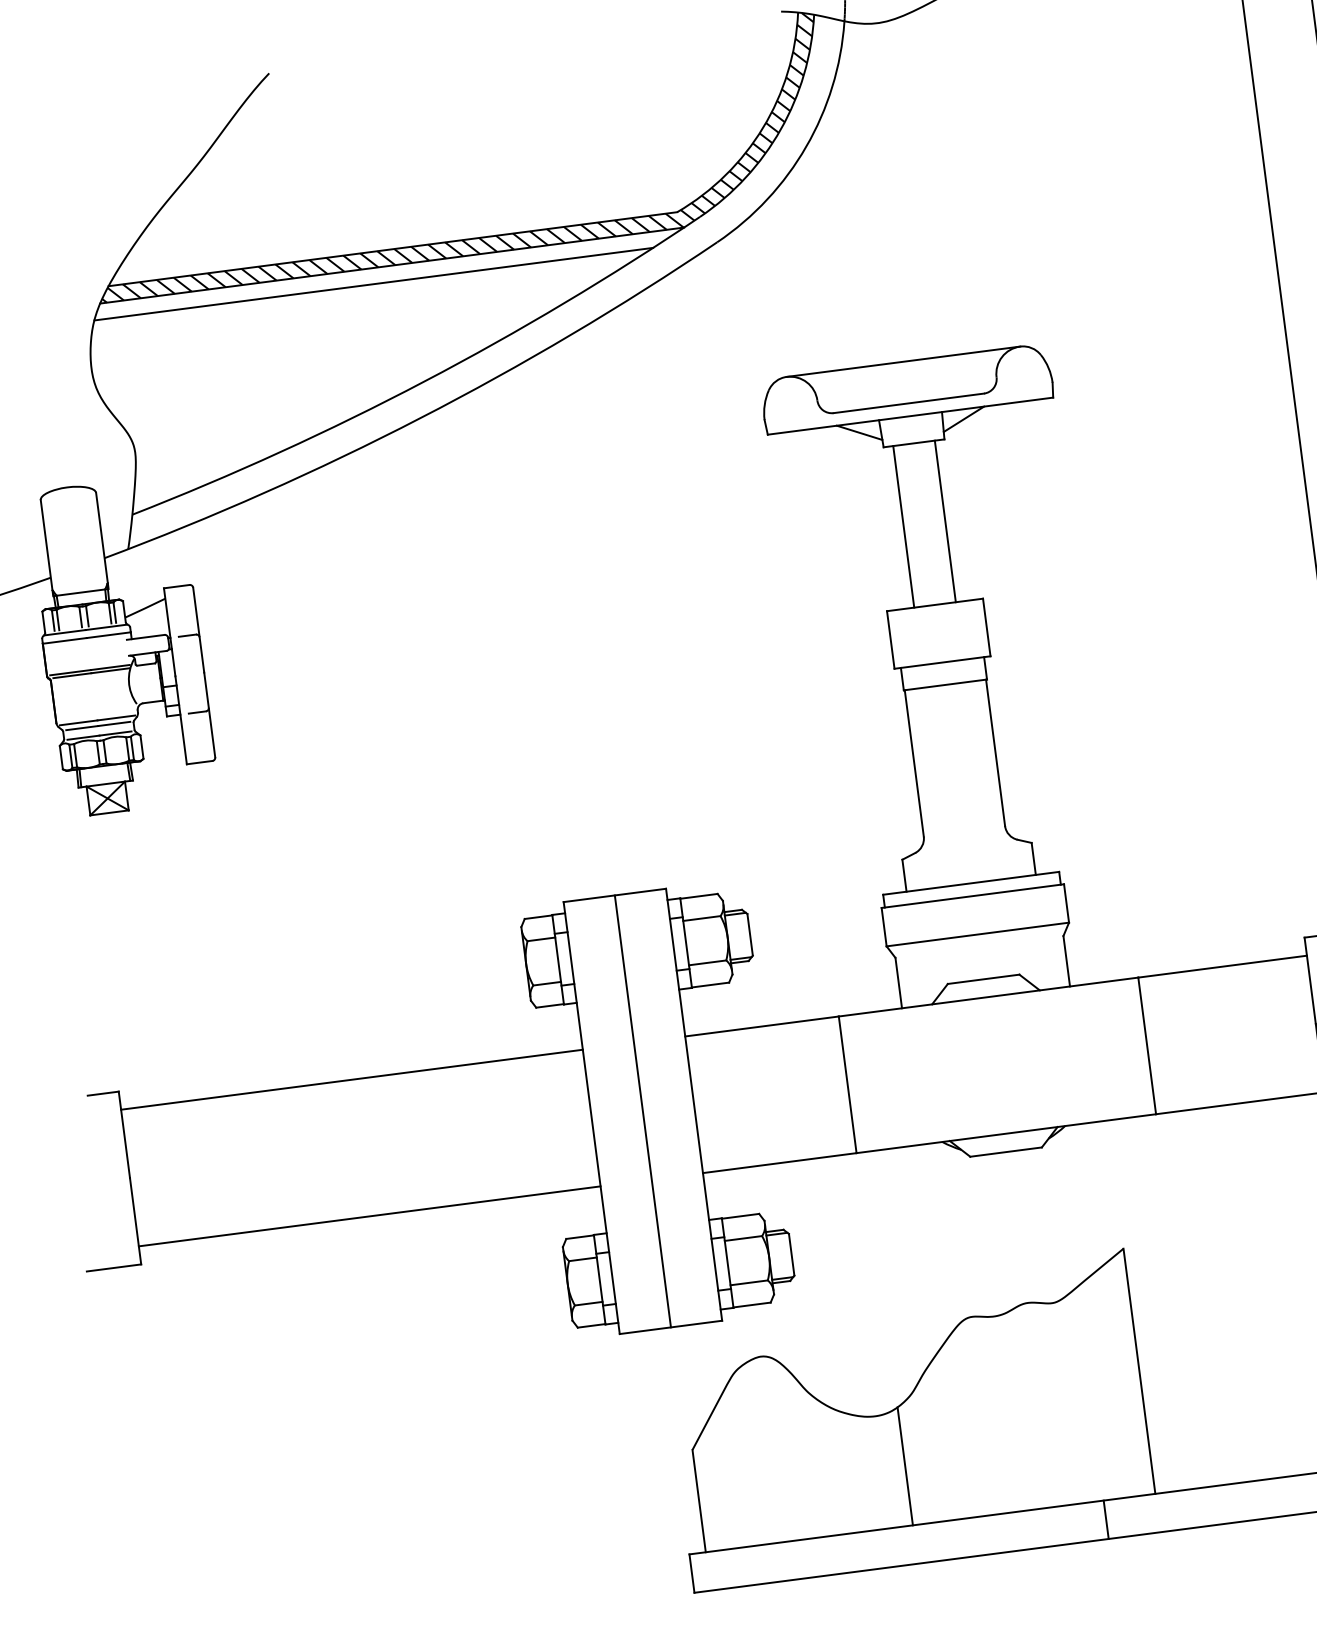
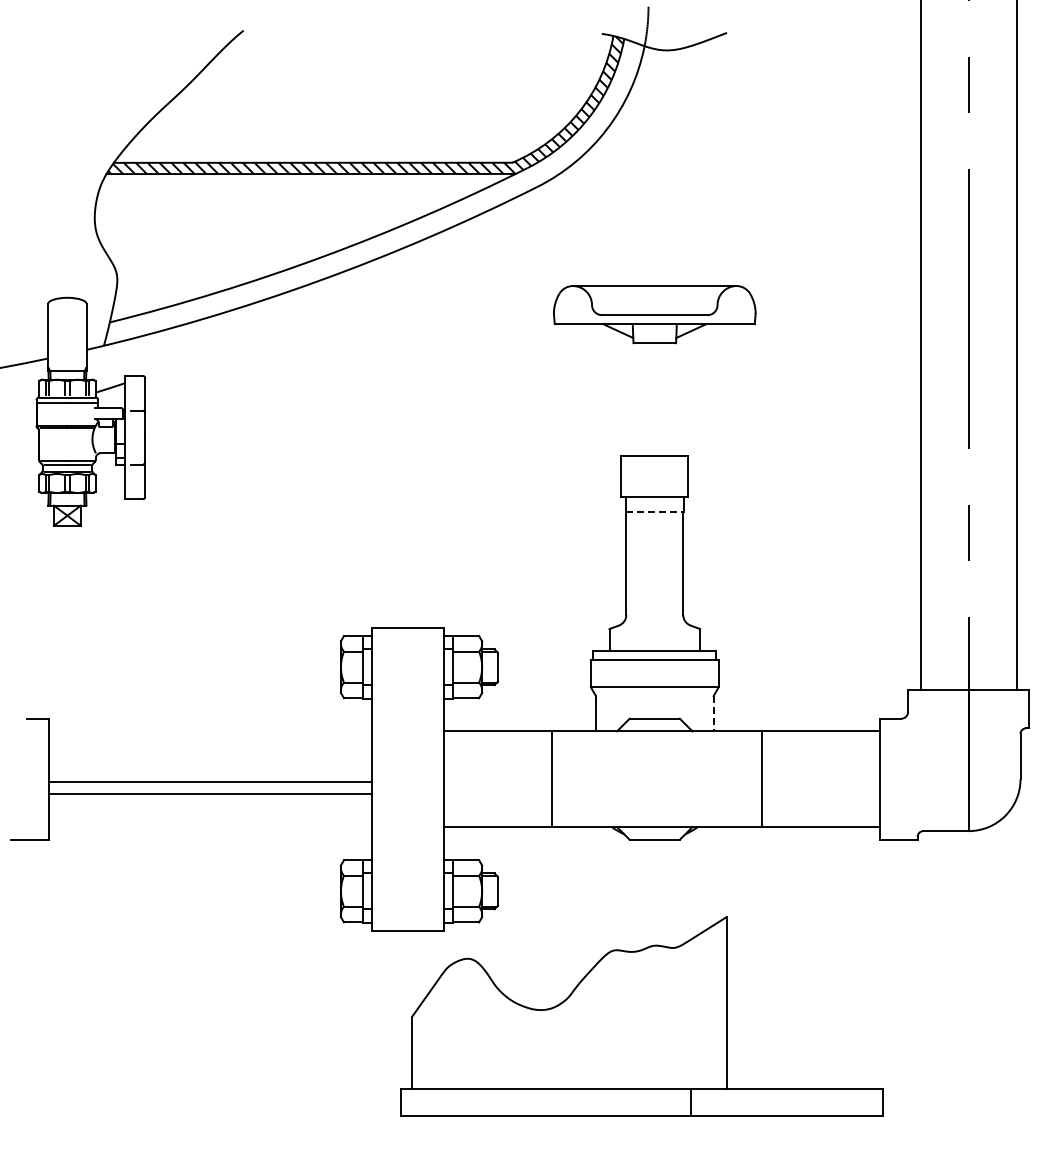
line: (373, 284) -> (296, 185), removed
line: (945, 520) -> (669, 399), removed
line: (904, 526) -> (640, 399), removed
line: (946, 684) -> (655, 512), solid -> dashed
line: (1066, 960) -> (713, 713), solid -> dashed
line: (351, 1079) -> (210, 794), moved
line: (643, 1110) -> (408, 778), removed
line: (369, 1216) -> (210, 782), moved
line: (905, 1465) -> (557, 1046), removed

